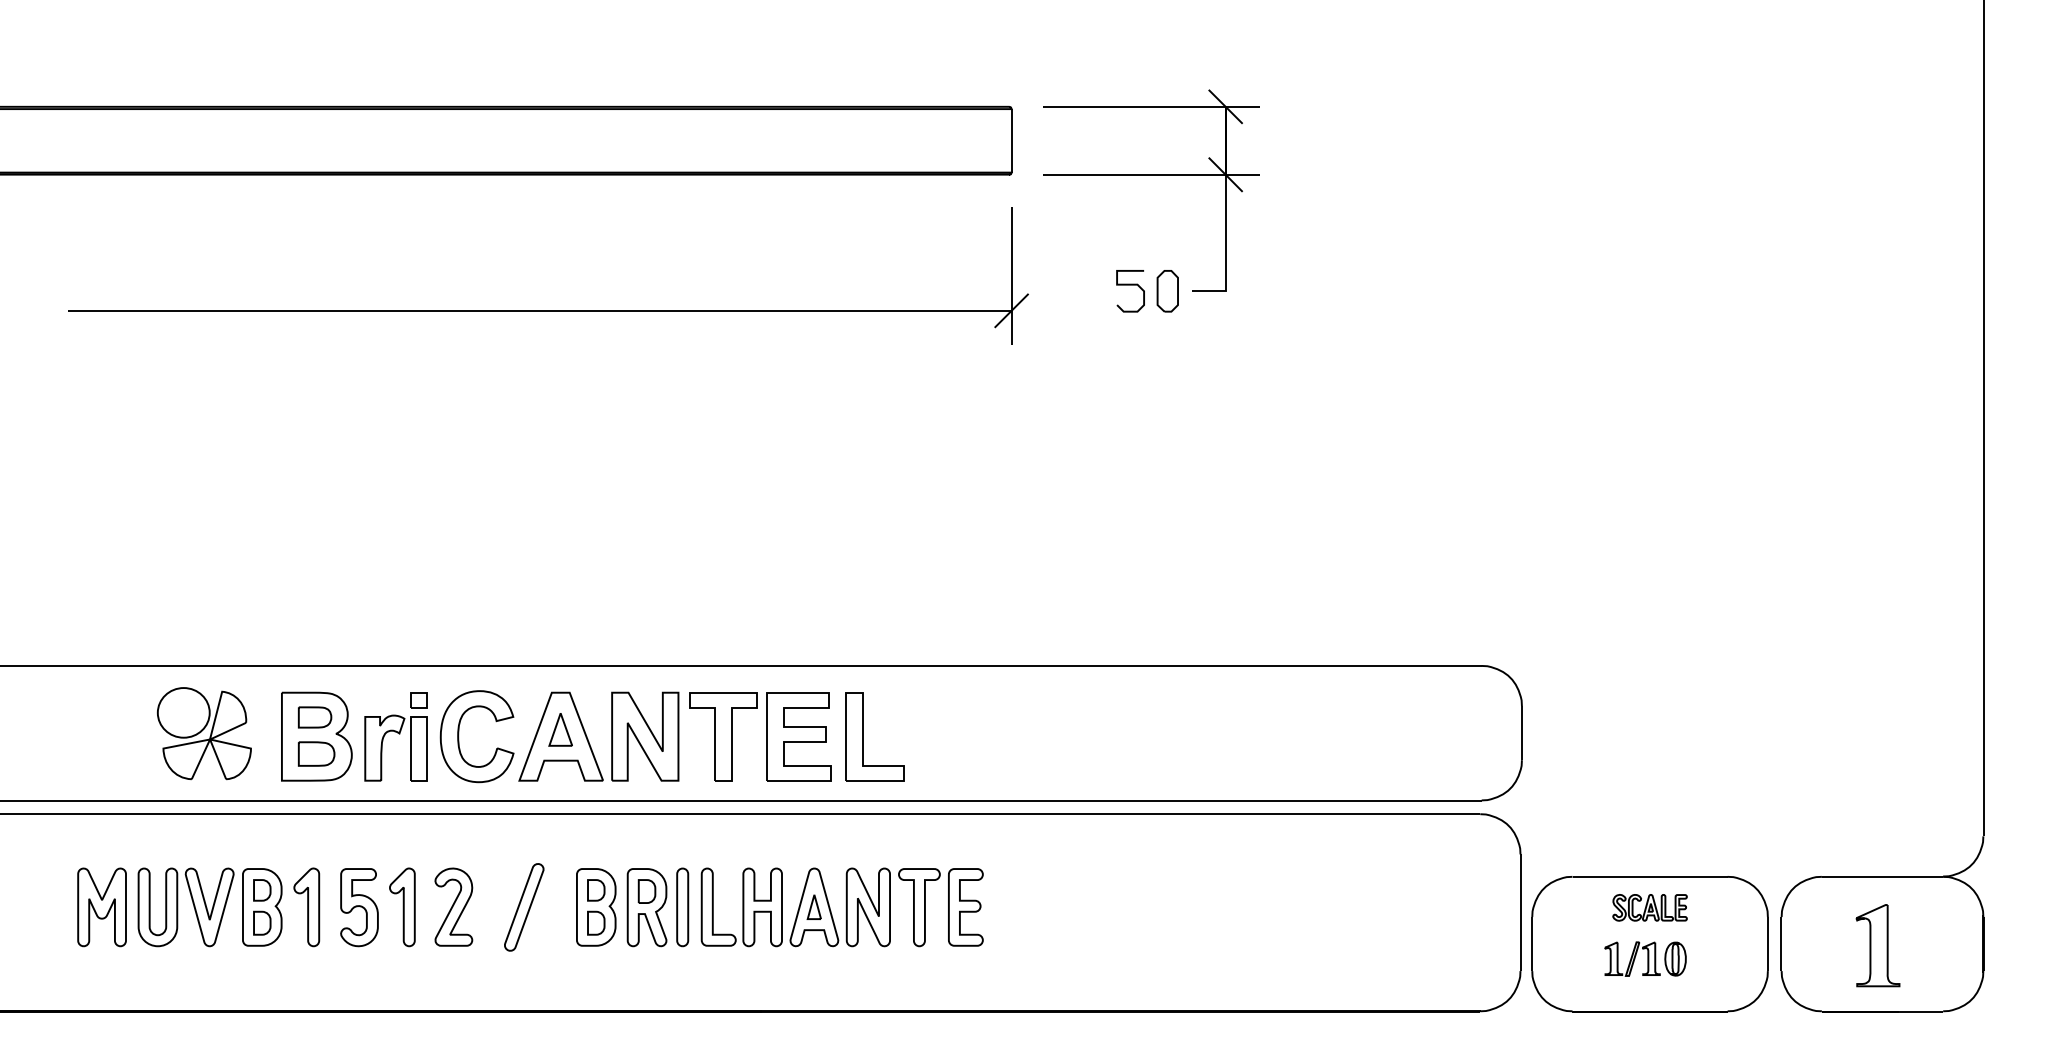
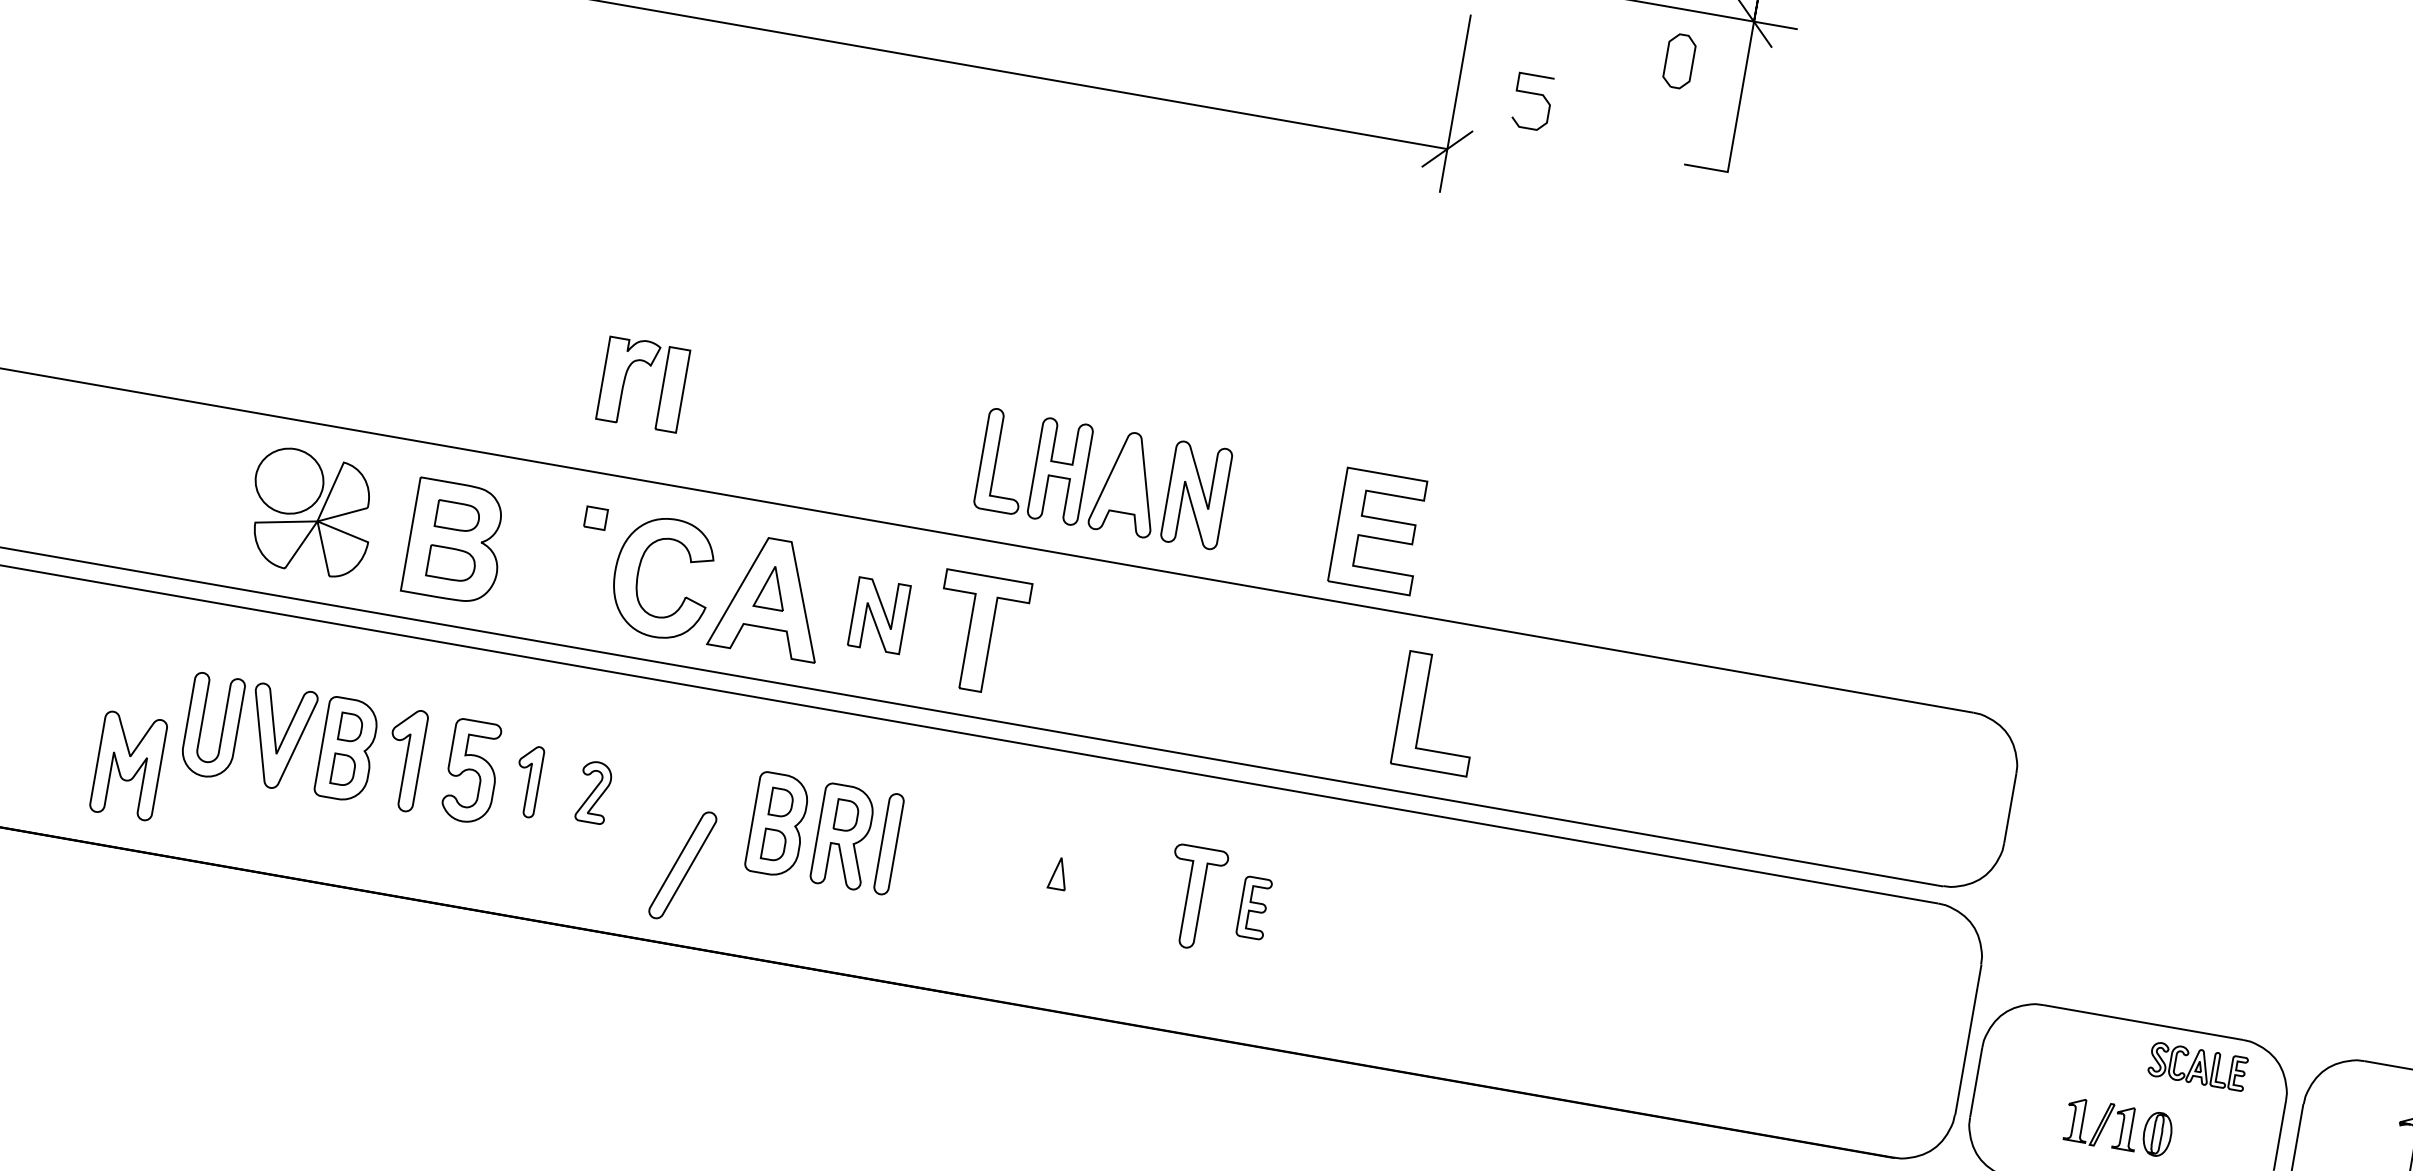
curve: (1130, 285) -> (1533, 94), moved
part: (1167, 291) -> (1679, 61), moved
part: (645, 736) -> (879, 615), size x0.6
part: (798, 736) -> (1377, 531), moved
part: (863, 736) -> (1423, 710), moved
part: (382, 747) -> (625, 379), moved
part: (453, 906) -> (593, 791), size x0.6
part: (101, 907) -> (127, 766), moved
part: (402, 907) -> (527, 781), size x0.7
part: (524, 907) -> (683, 865), moved
part: (795, 907) -> (1102, 479), moved
part: (965, 907) -> (1253, 908), size x0.6
part: (1649, 907) -> (2197, 1066), moved

